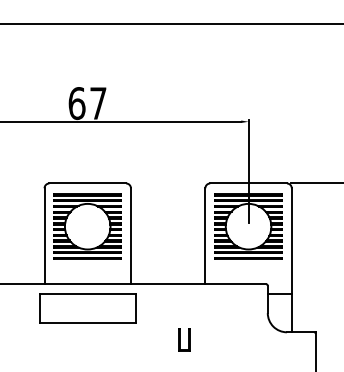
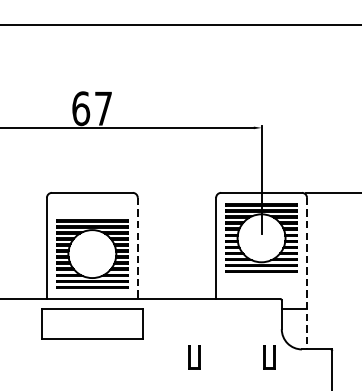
part: (87, 226) -> (92, 253), moved
line: (130, 236) -> (137, 248), solid -> dashed
line: (291, 260) -> (306, 273), solid -> dashed
part: (255, 339) -> (268, 356), added

